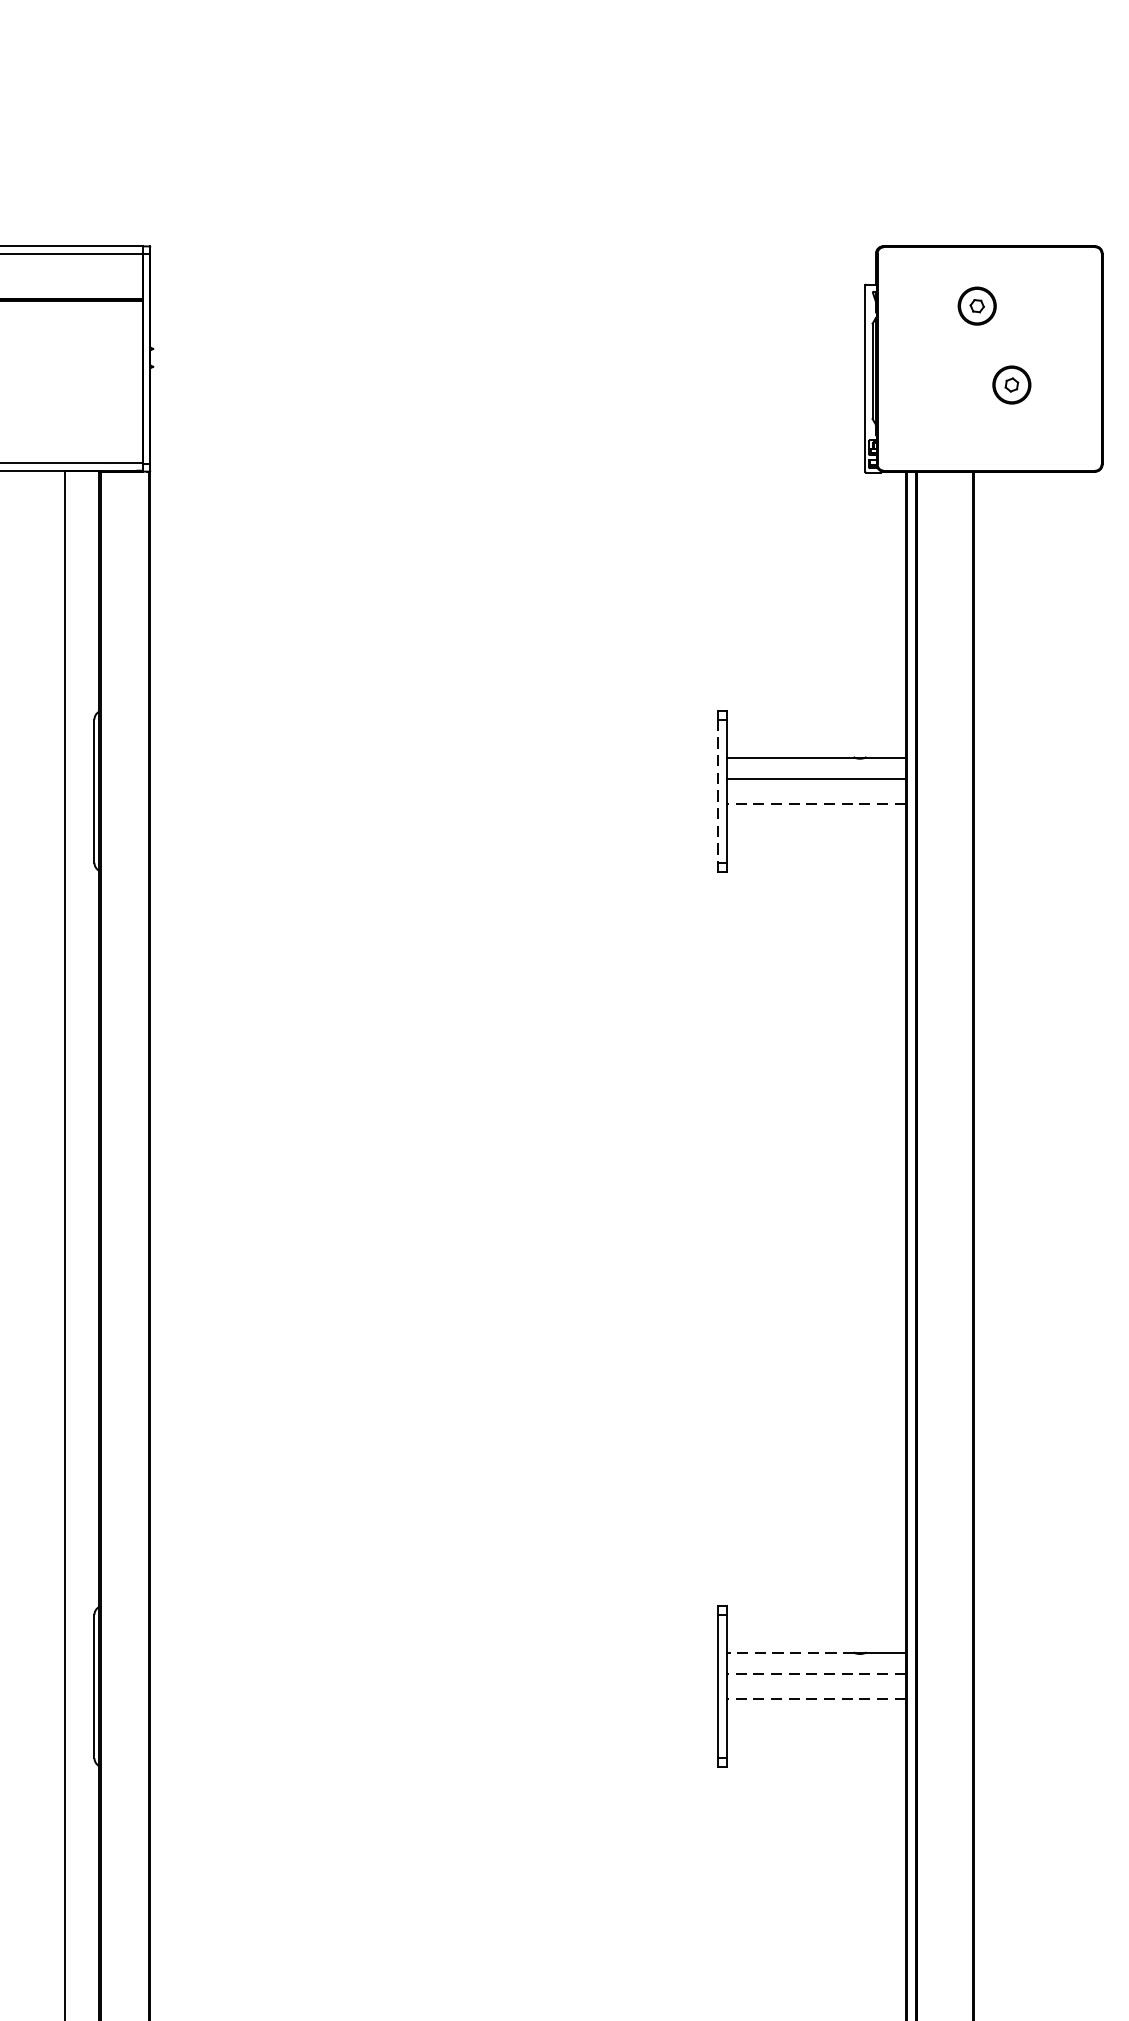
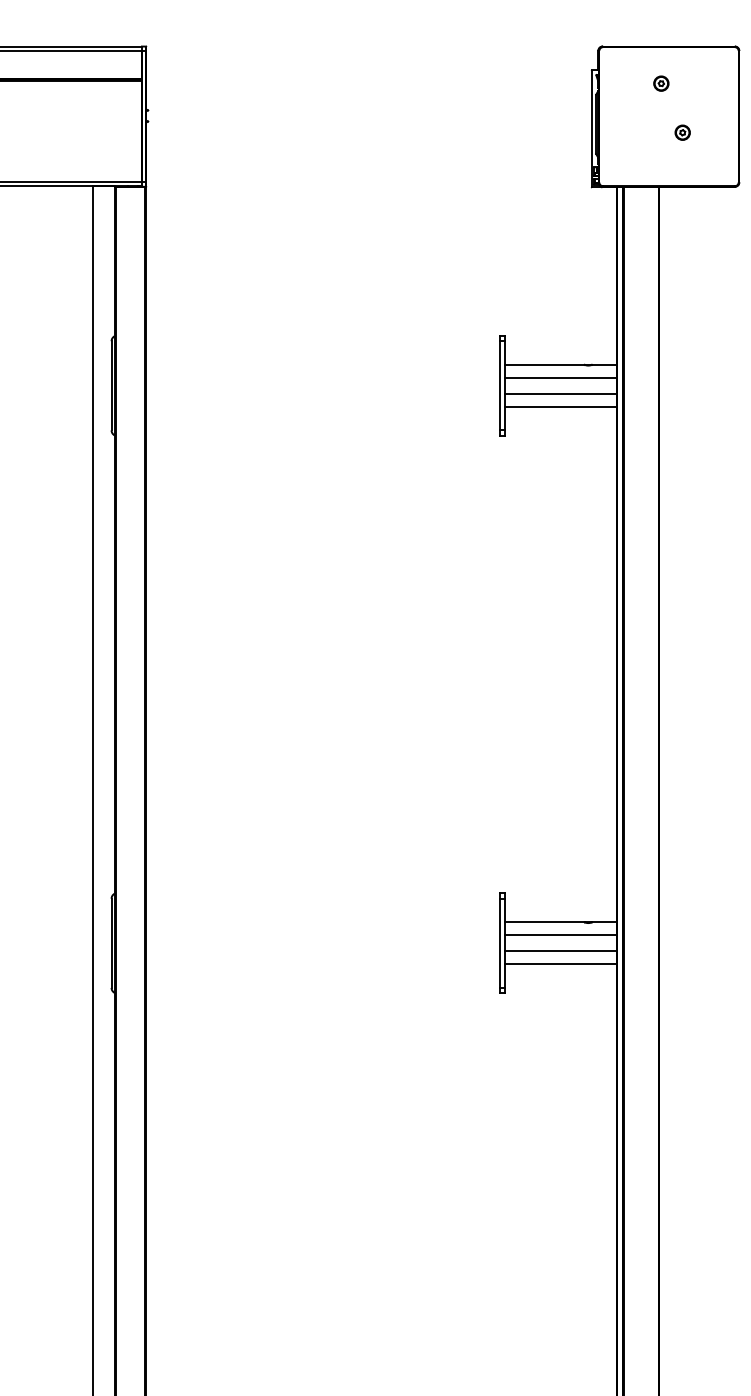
part: (977, 305) -> (661, 83), size x0.62
part: (1011, 384) -> (682, 132), size x0.62
line: (717, 790) -> (499, 385), dashed -> solid
line: (816, 803) -> (561, 393), dashed -> solid
line: (815, 824) -> (560, 406), added
line: (789, 1653) -> (544, 922), dashed -> solid
line: (816, 1673) -> (561, 935), dashed -> solid
line: (816, 1699) -> (561, 951), dashed -> solid
line: (815, 1720) -> (560, 964), added

